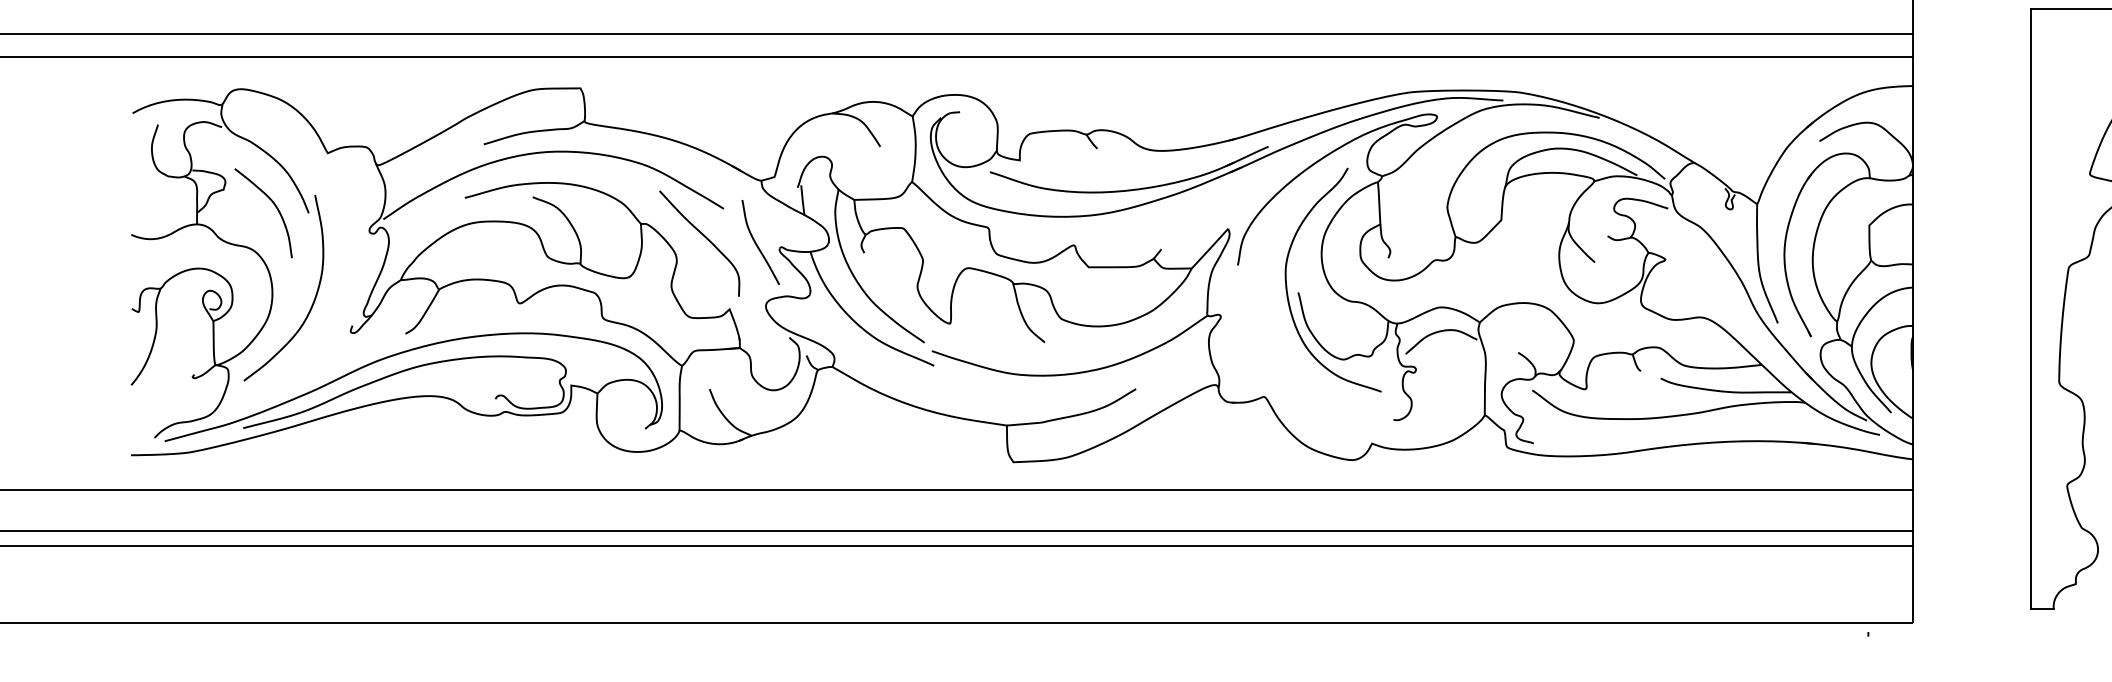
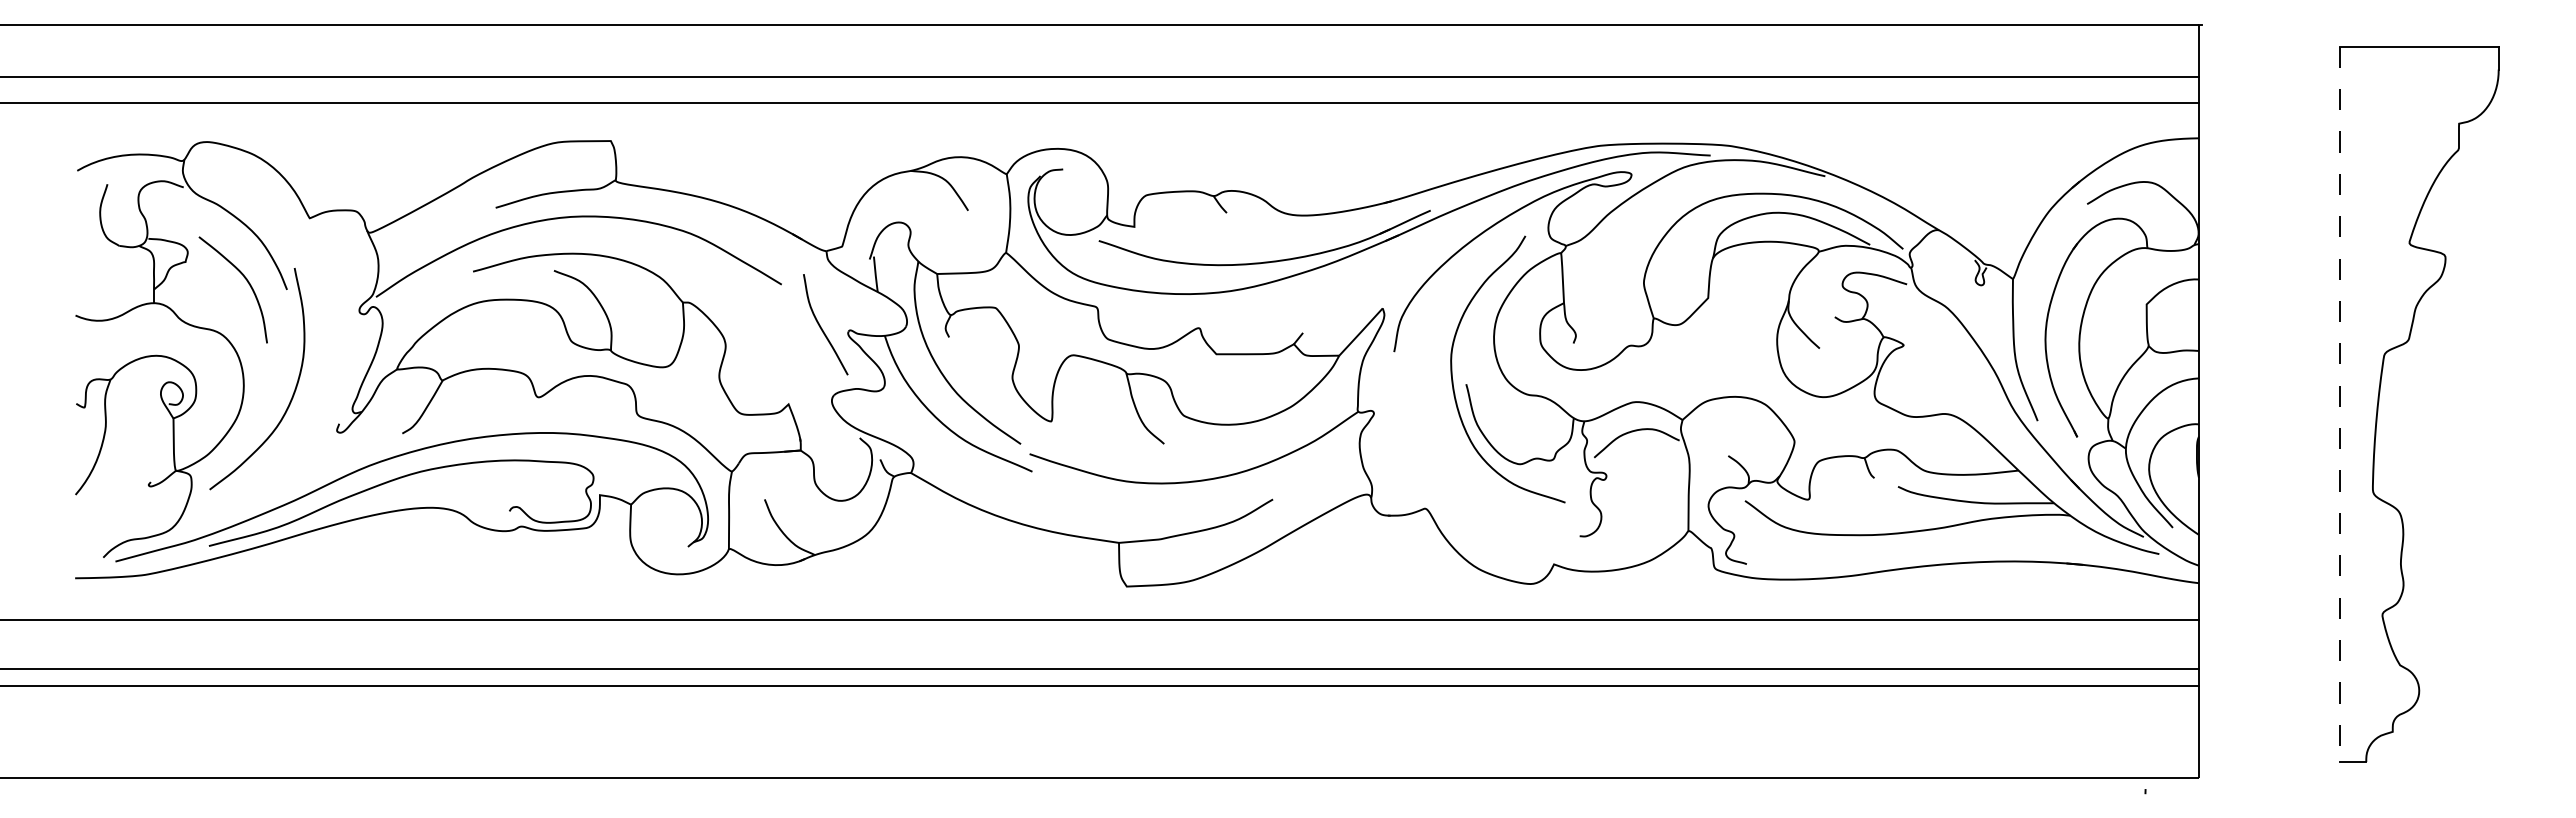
curve: (705, 238) -> (759, 319), removed
line: (2031, 309) -> (2339, 404), solid -> dashed

